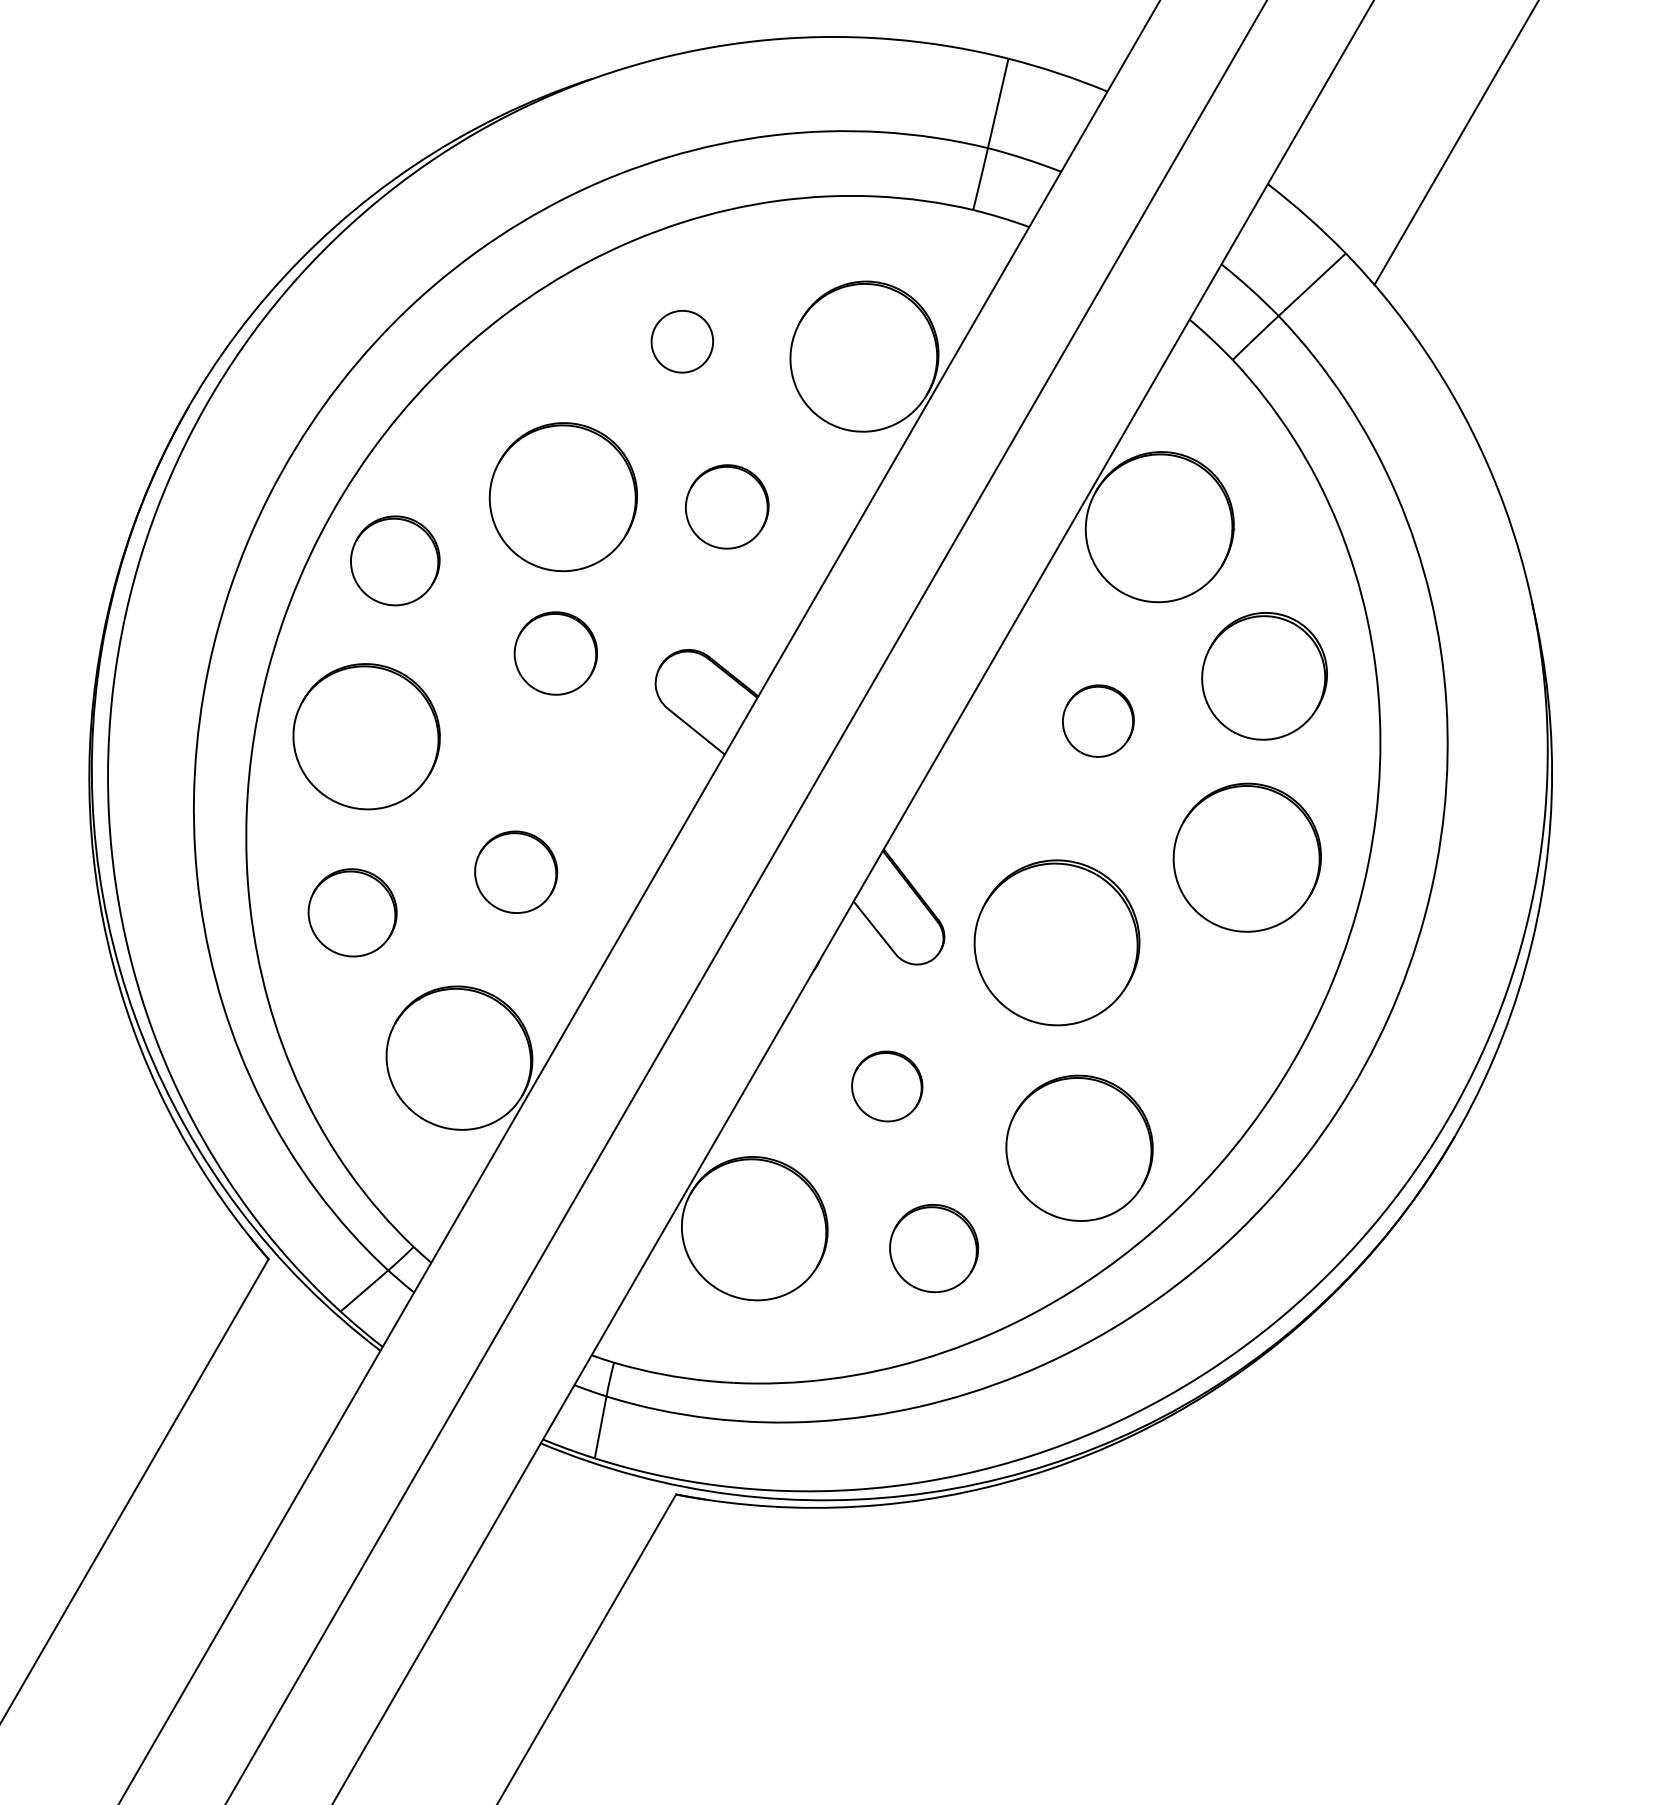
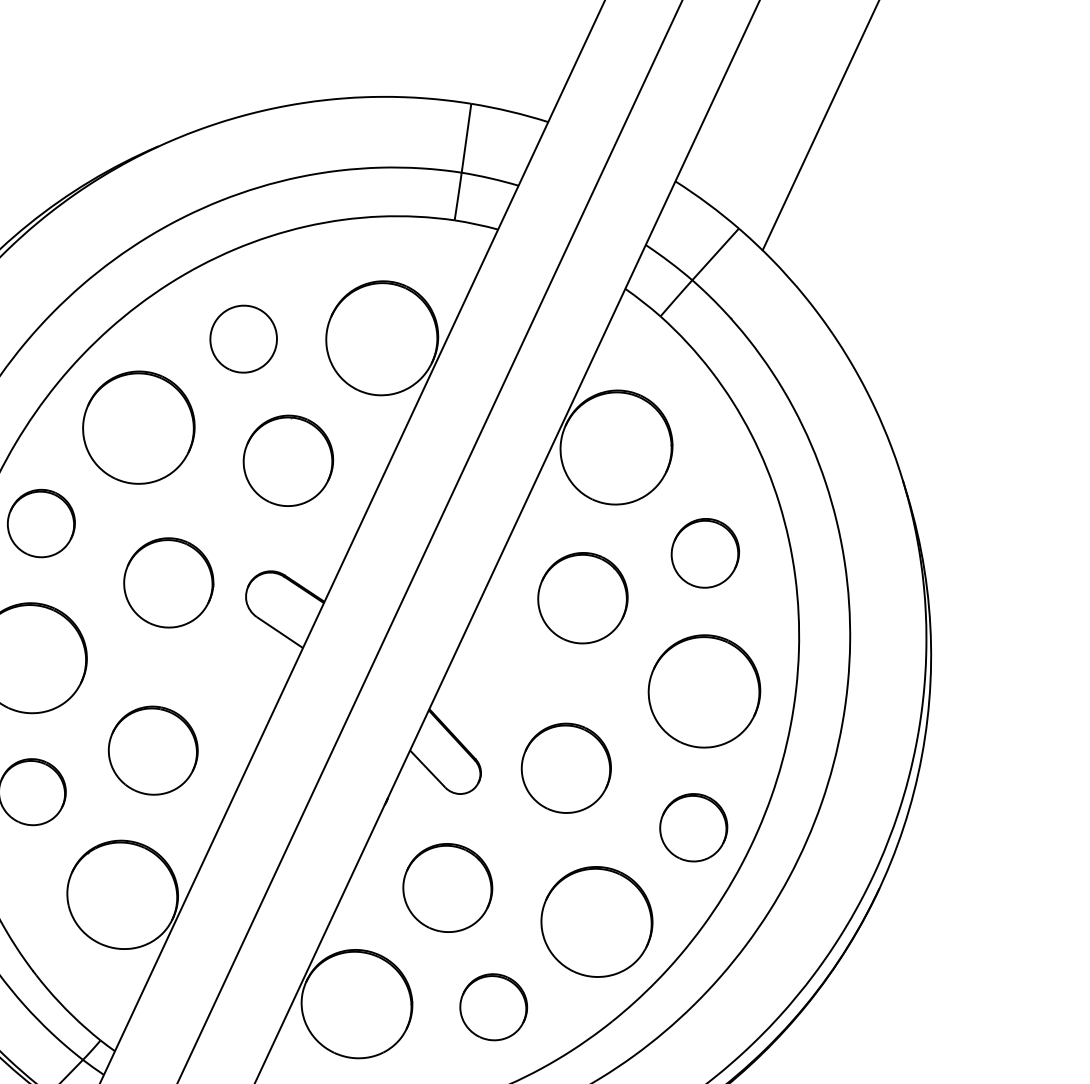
part: (682, 341) -> (243, 338), size x1.43
part: (562, 497) -> (138, 428), moved
part: (727, 506) -> (288, 460), size x1.43
part: (555, 653) -> (168, 582), size x1.43
part: (1263, 676) -> (704, 553), size x0.71
part: (1098, 720) -> (583, 597), size x1.67
part: (515, 872) -> (152, 750), size x1.43
part: (1056, 942) -> (565, 768), size x0.71
part: (1217, 1035) -> (693, 827), added
part: (886, 1086) -> (447, 888), size x1.67

